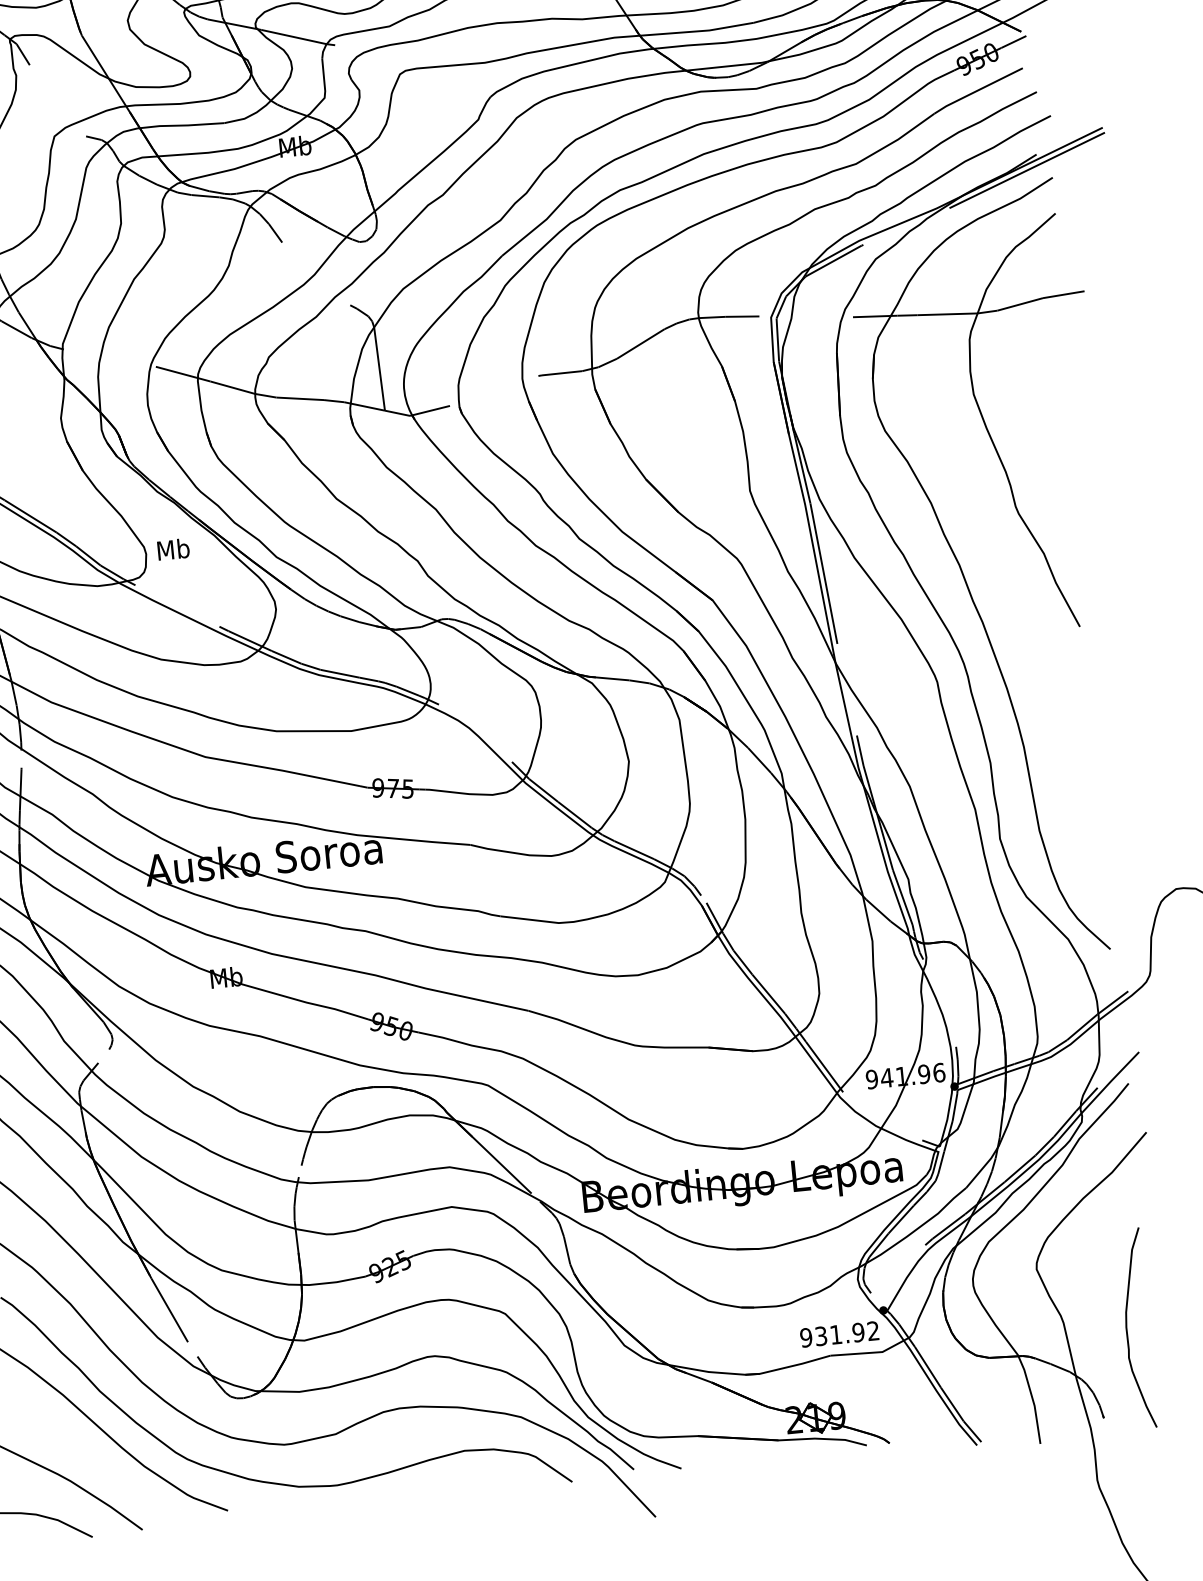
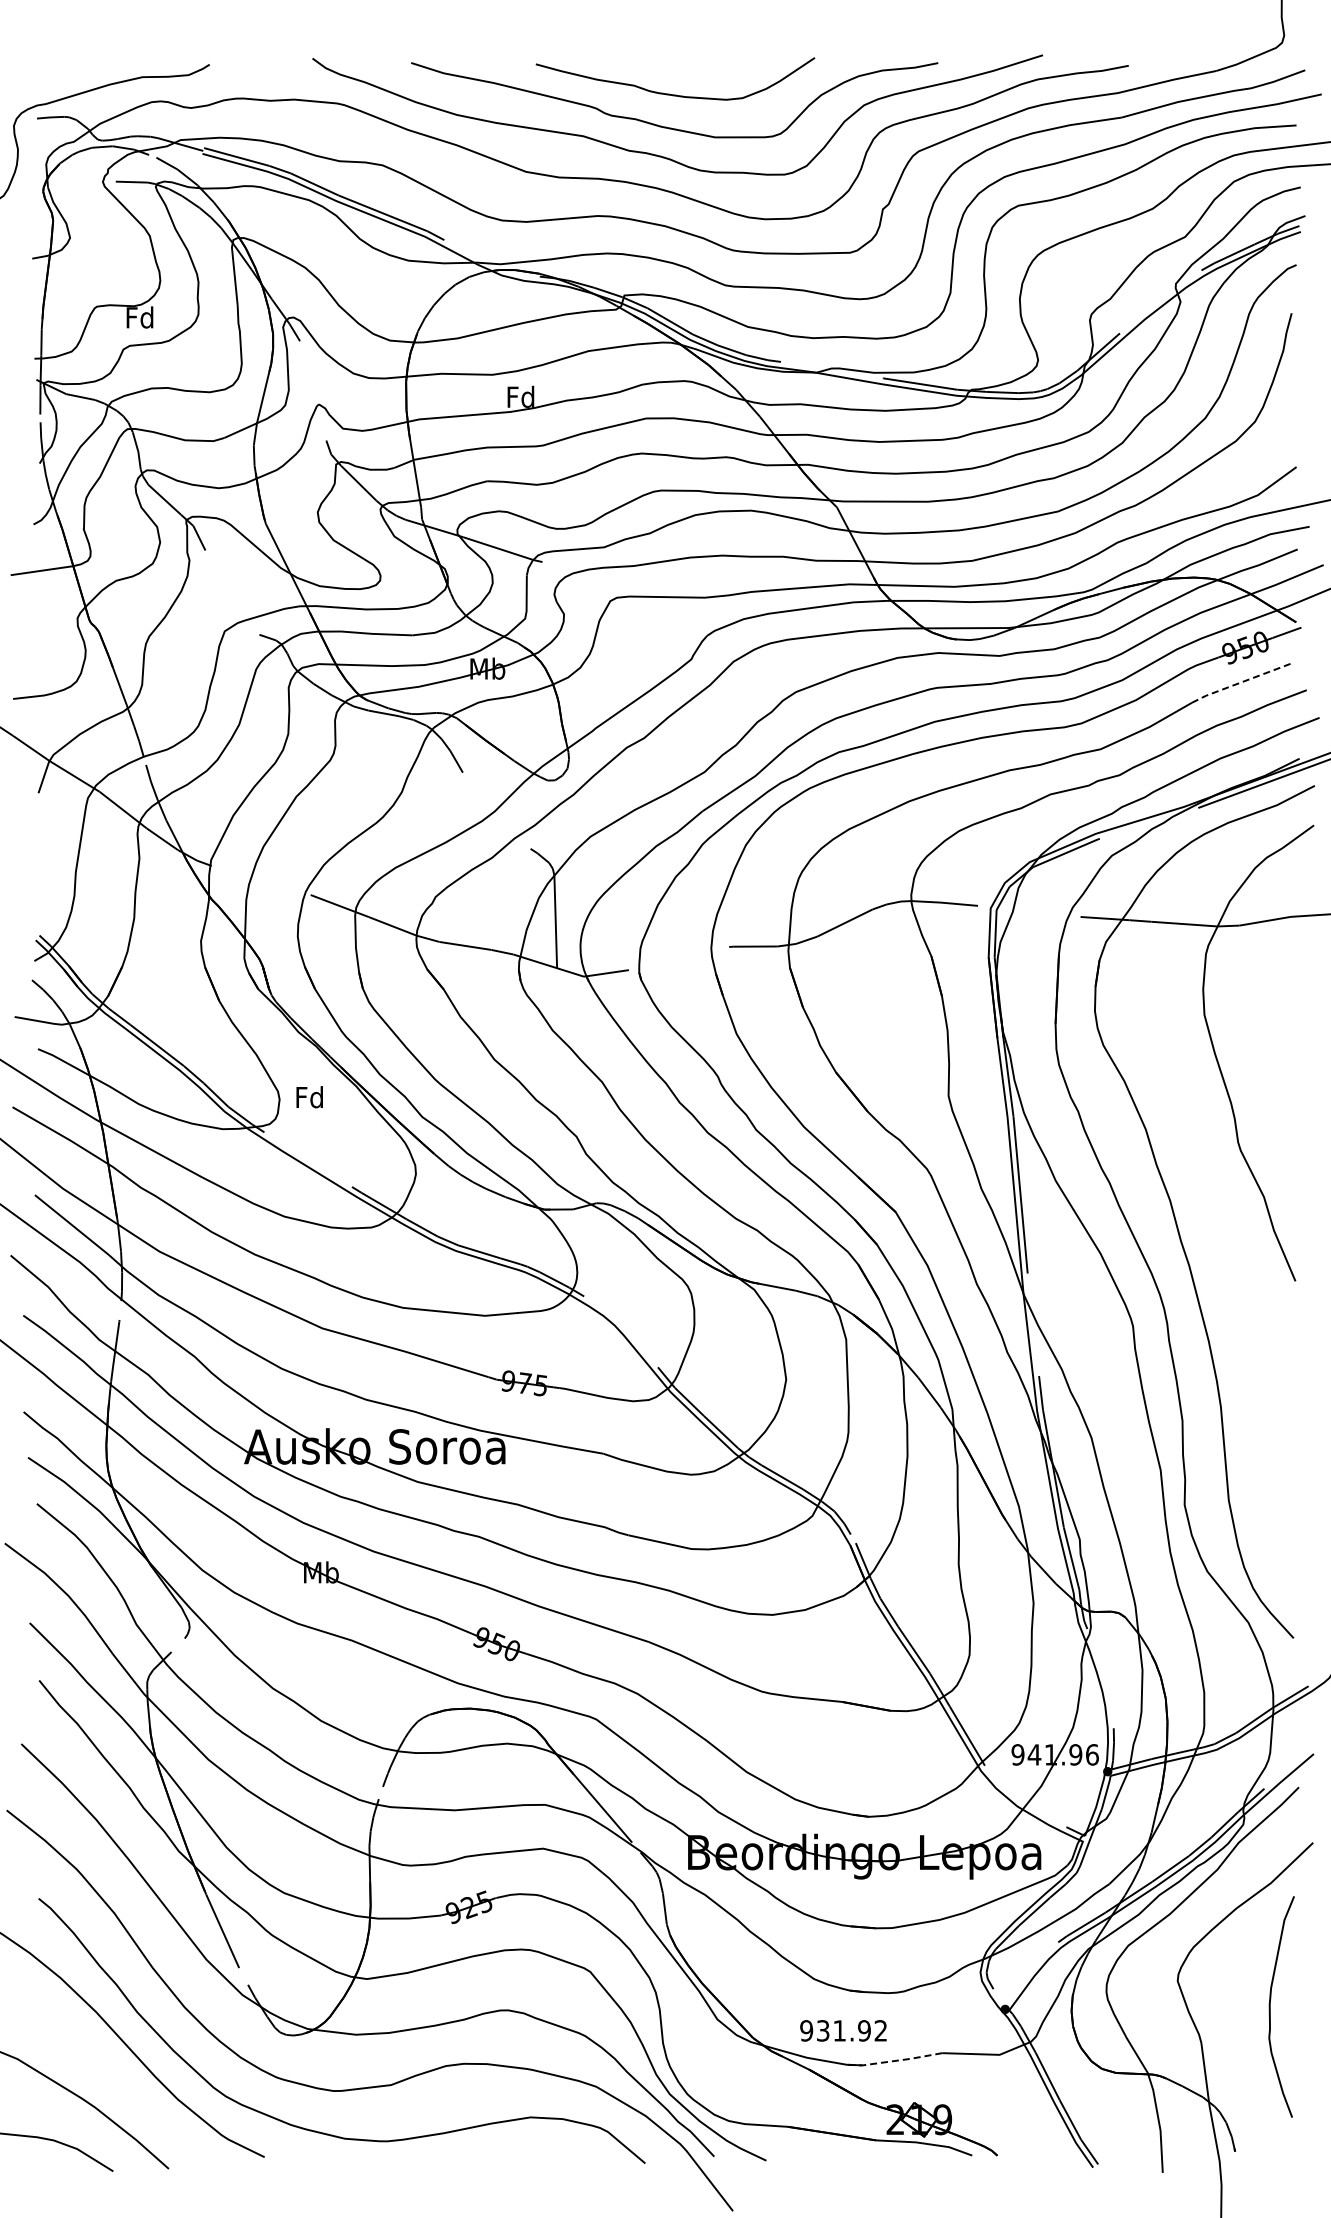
line: (978, 90) -> (1242, 682), solid -> dashed
text: (173, 549) -> (309, 1097), Mb -> Fd
curve: (1127, 1329) -> (1270, 2006), moved
text: (839, 1334) -> (843, 2030), moved
line: (788, 1366) -> (894, 2060), solid -> dashed

